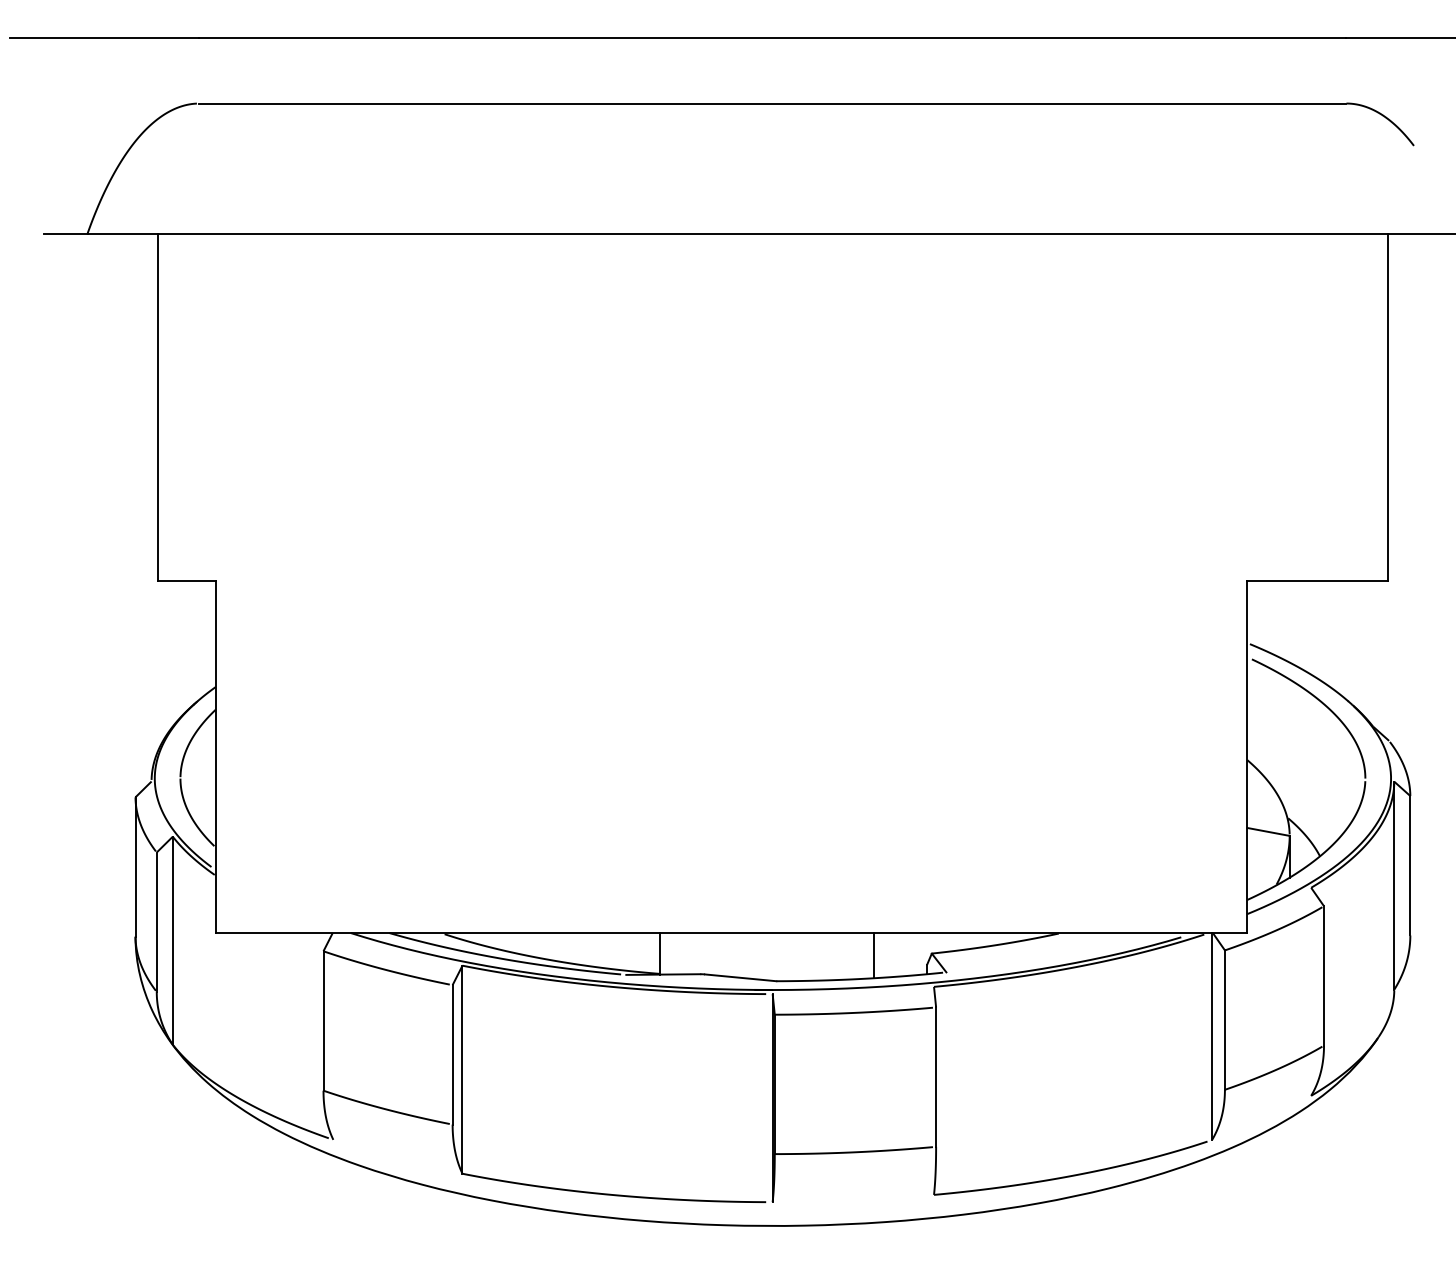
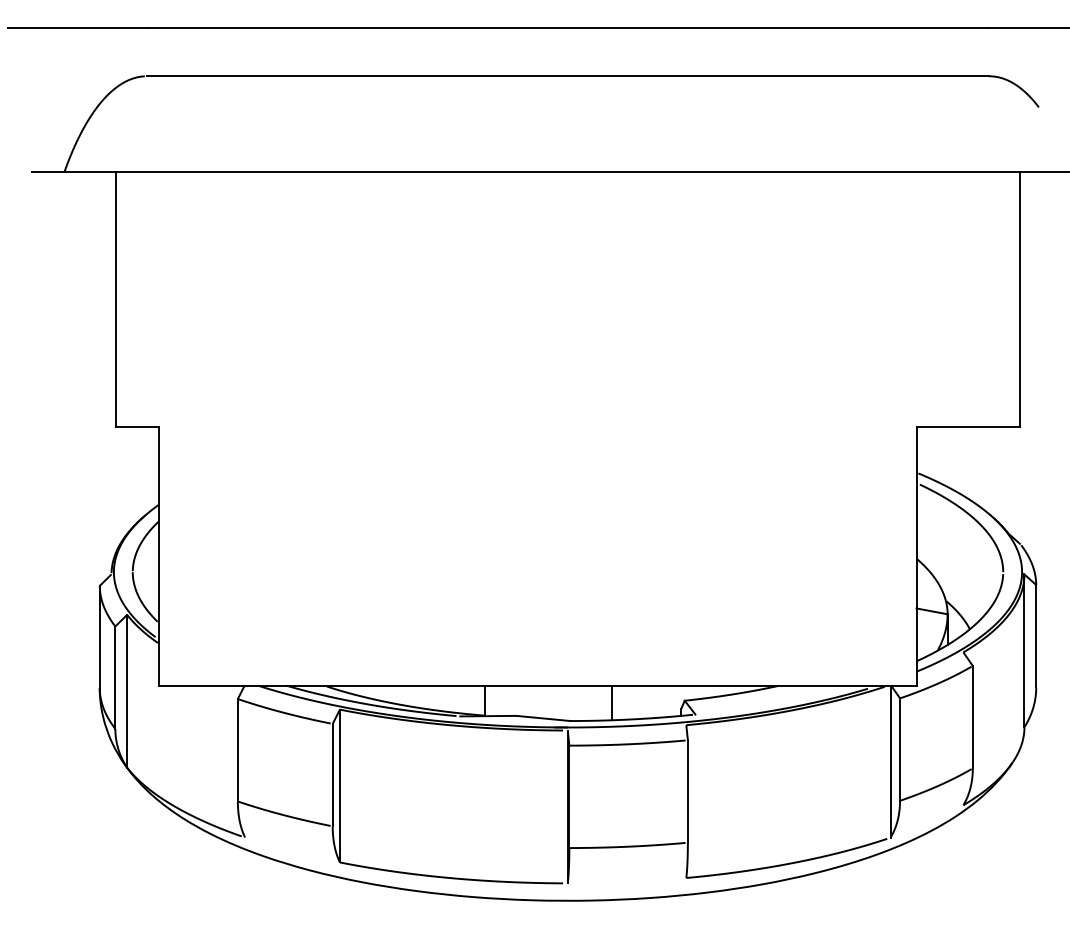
line: (874, 955) -> (612, 702), moved

